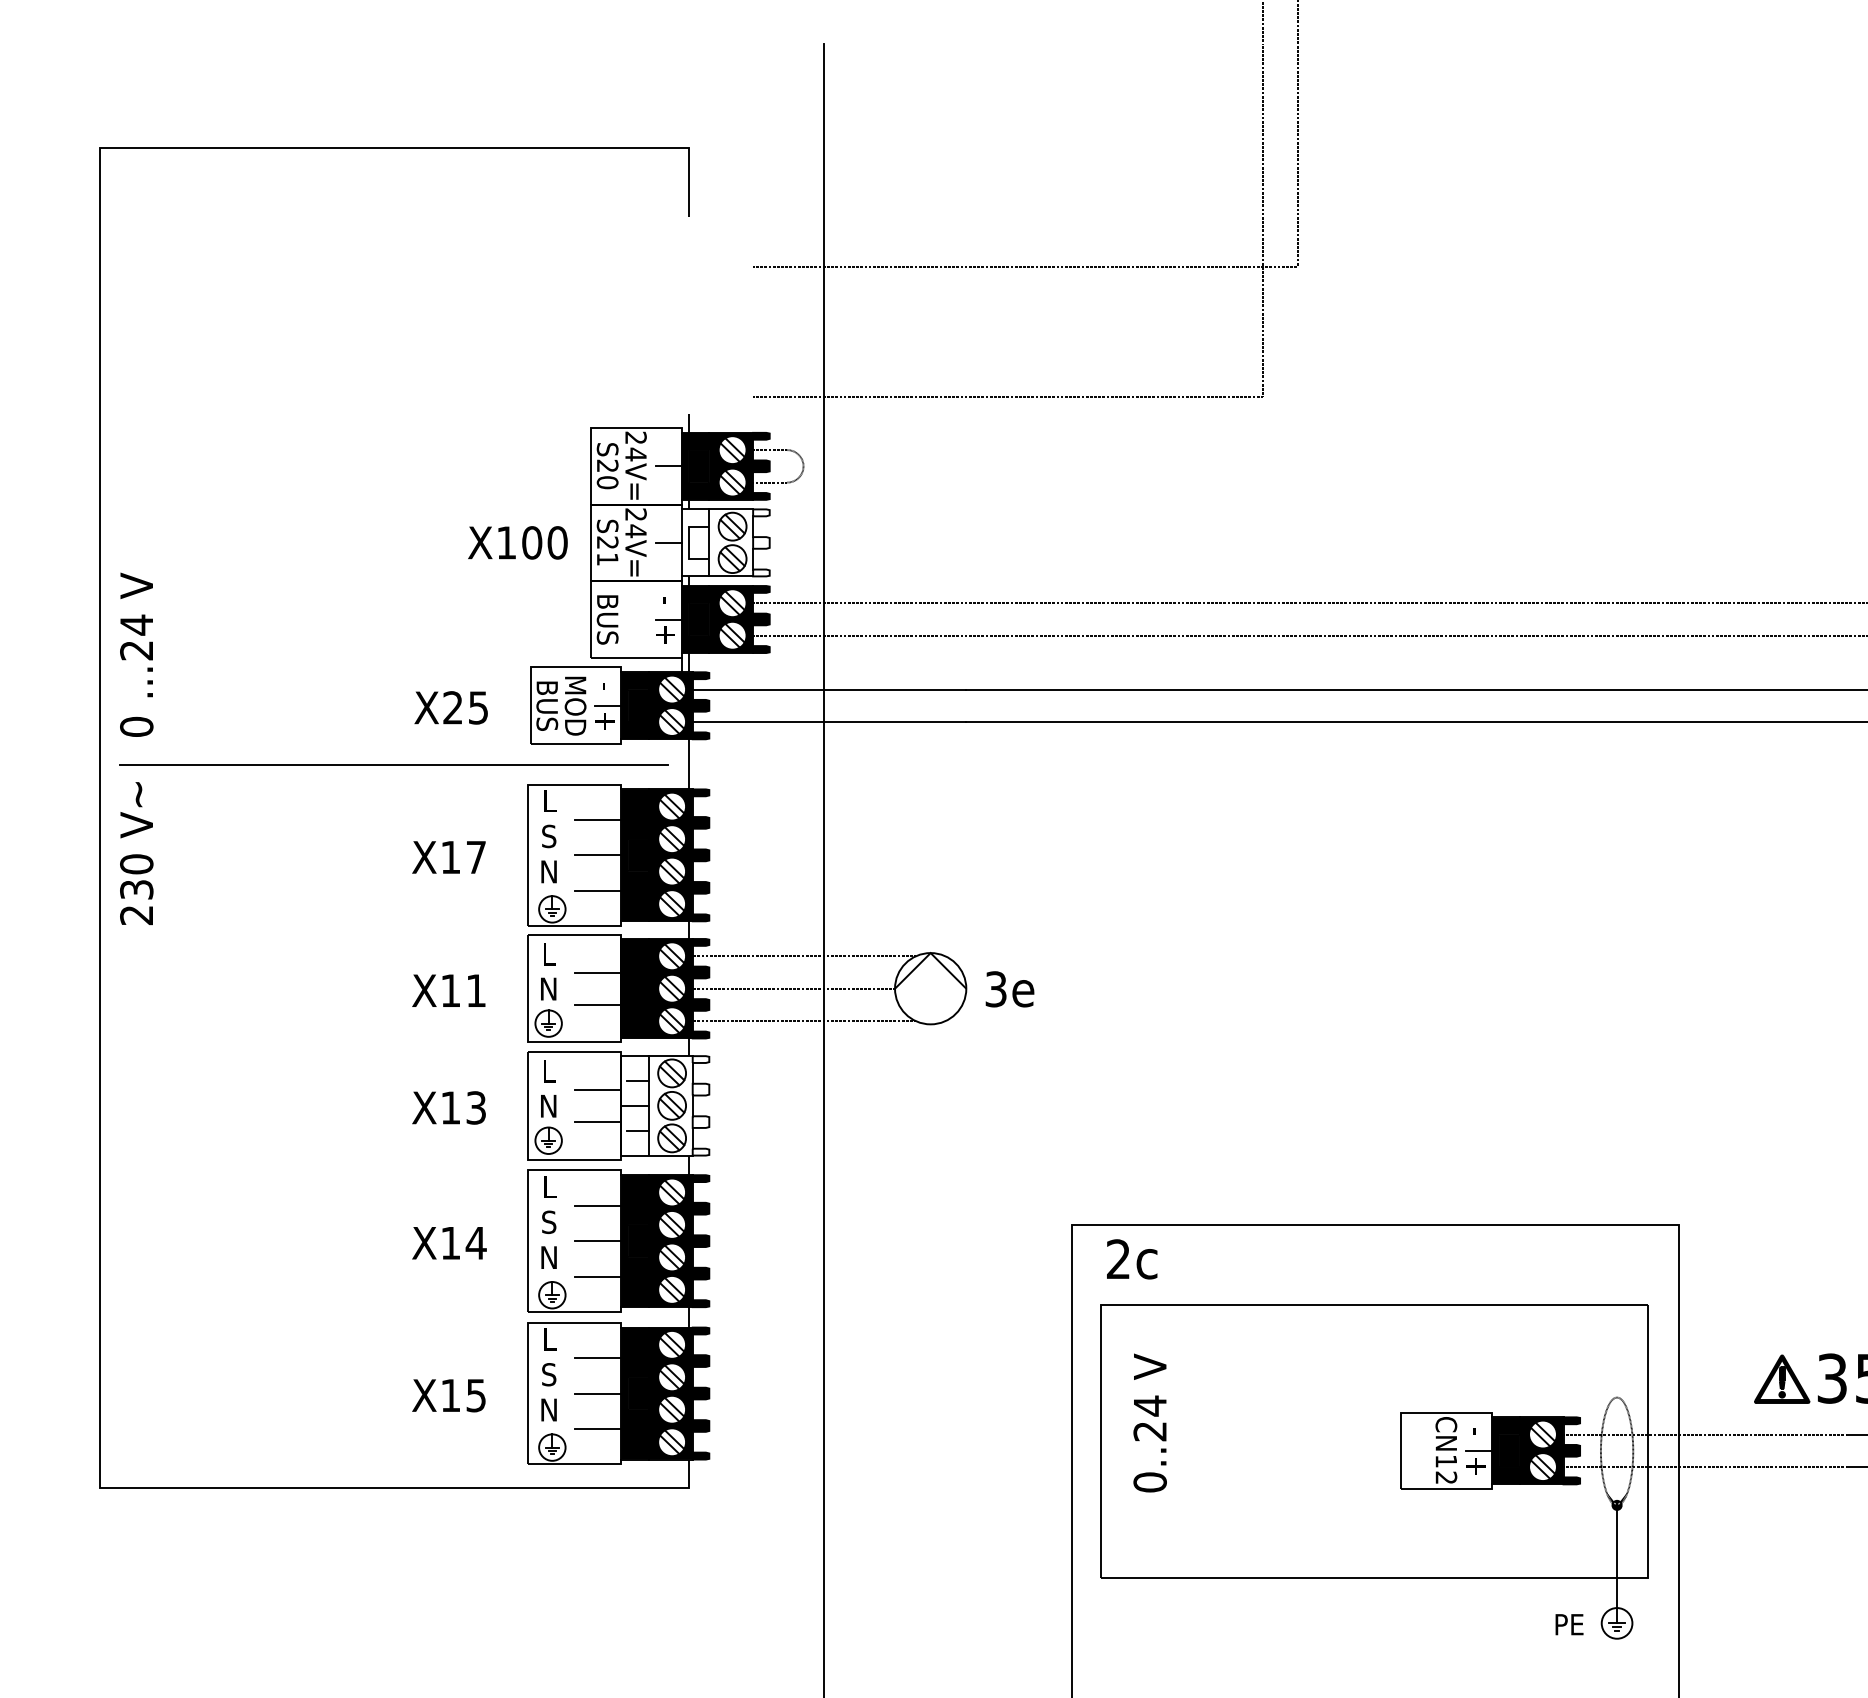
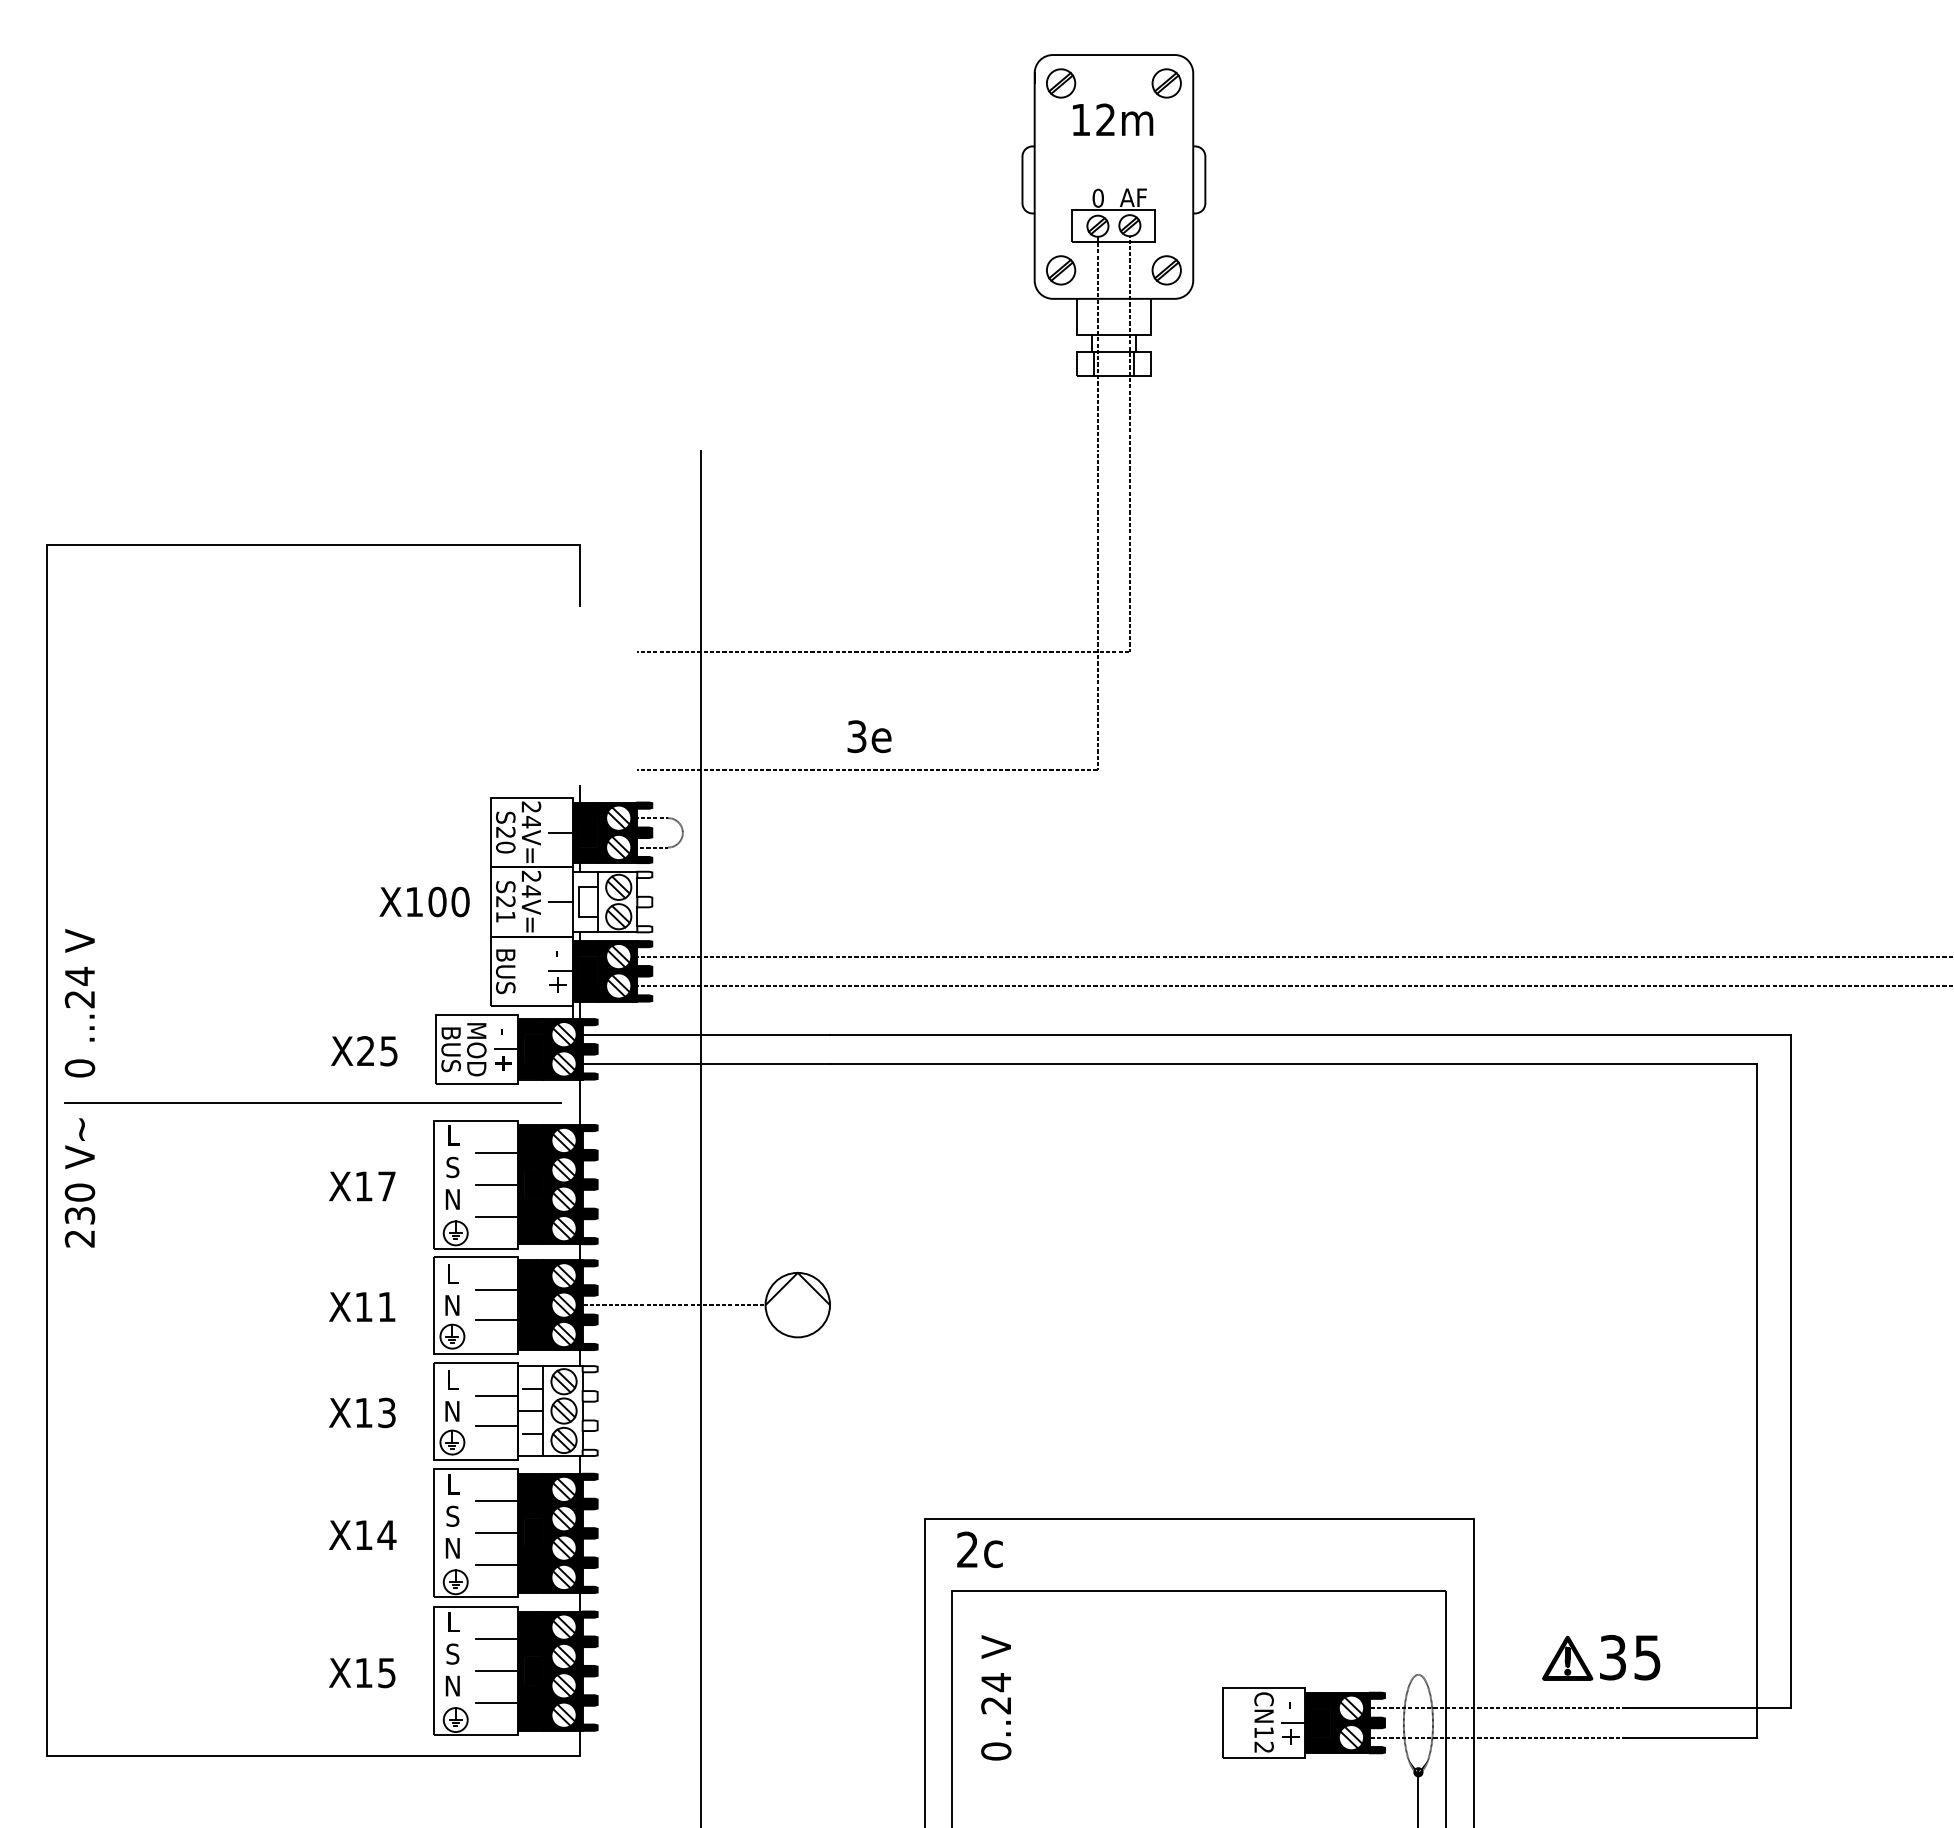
line: (804, 955) -> (683, 1275), removed
text: (1009, 989) -> (869, 736), moved
line: (804, 1021) -> (683, 1334), removed

